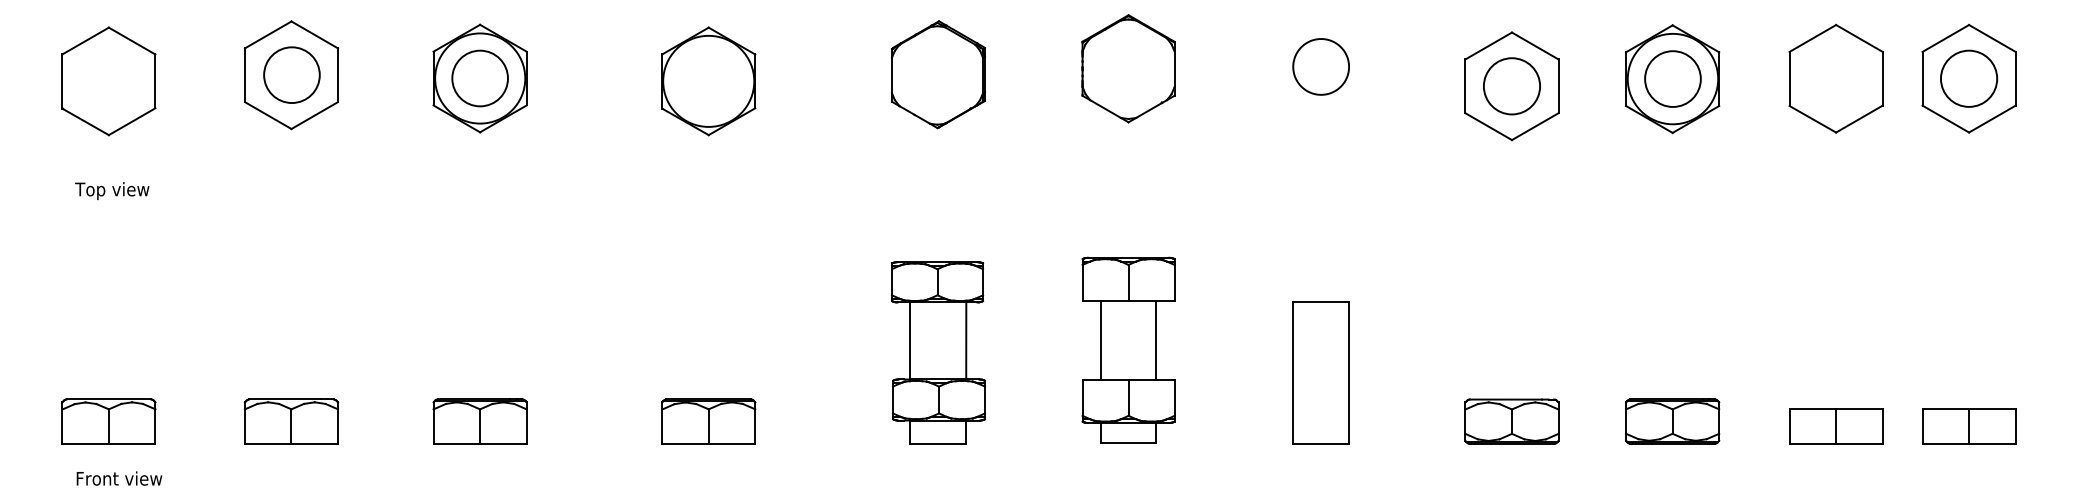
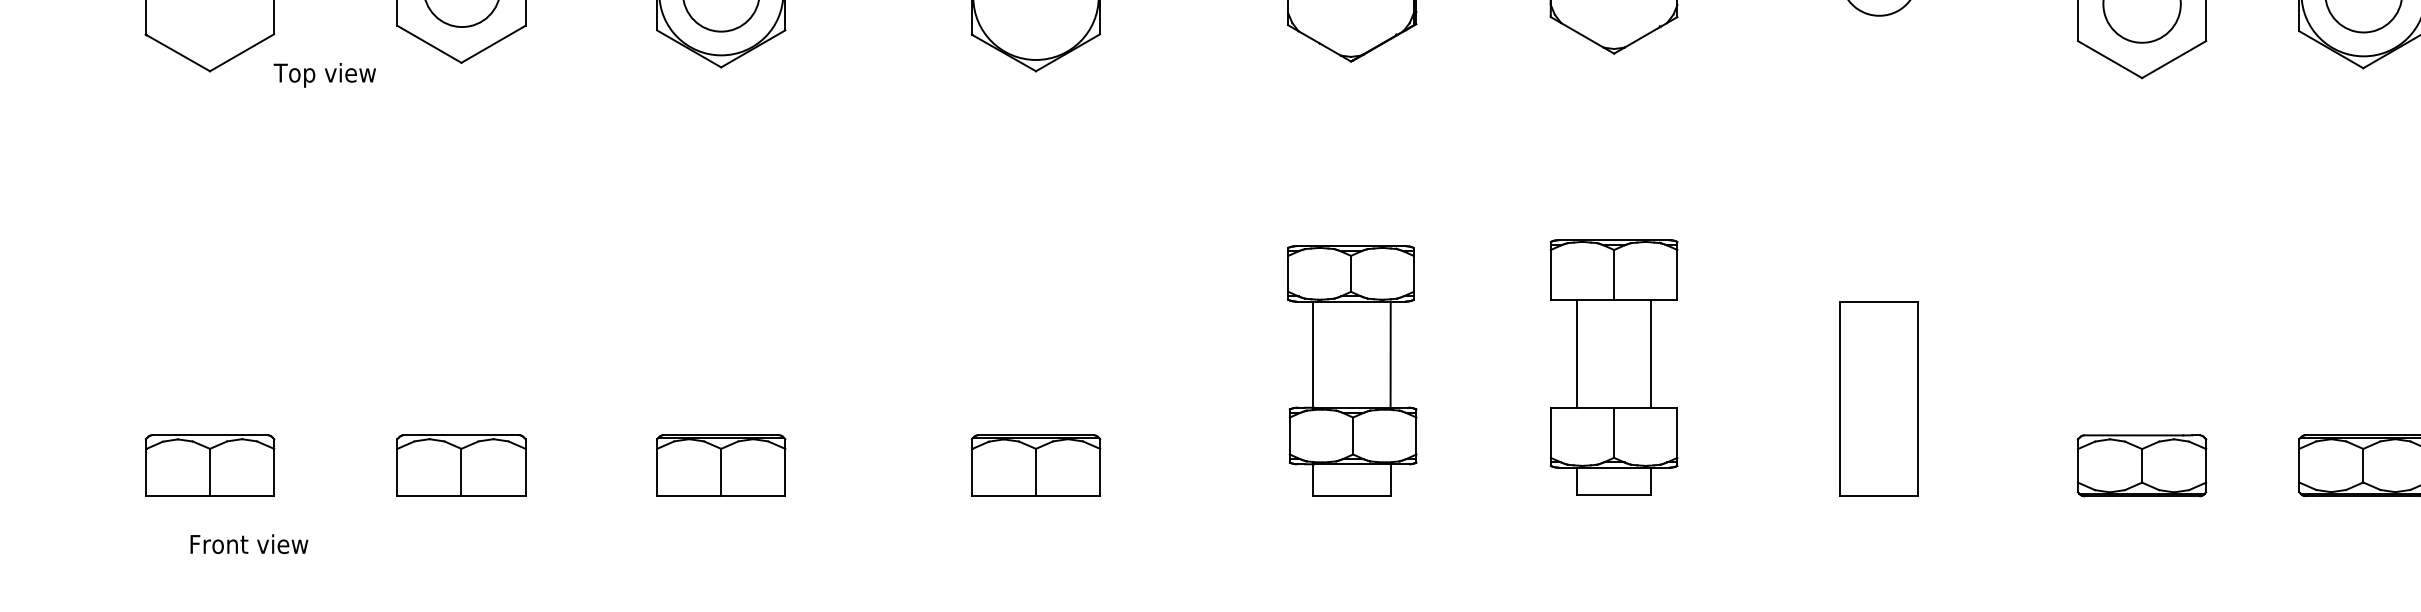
text: (112, 191) -> (325, 75), moved
text: (119, 478) -> (249, 544), moved

